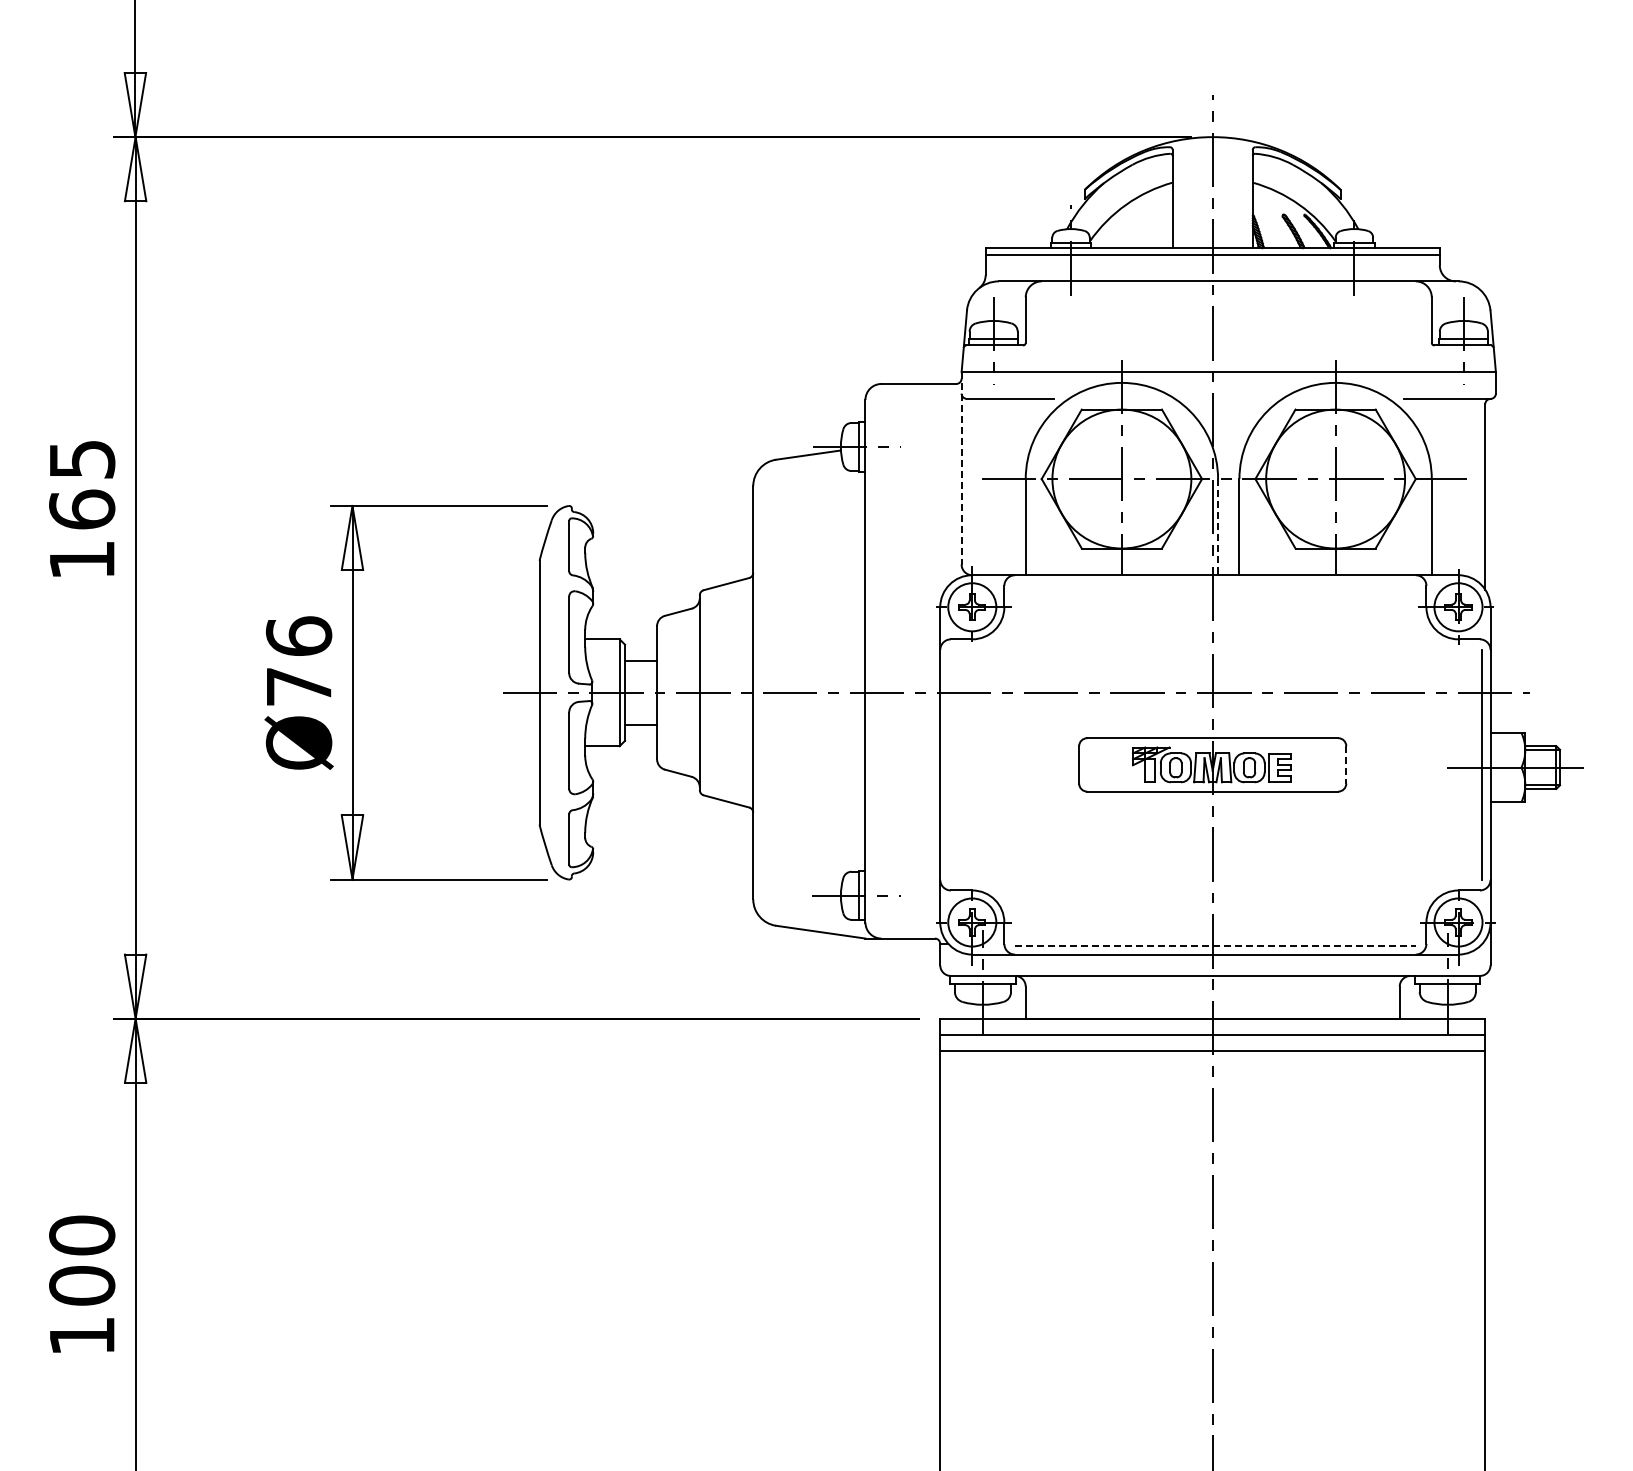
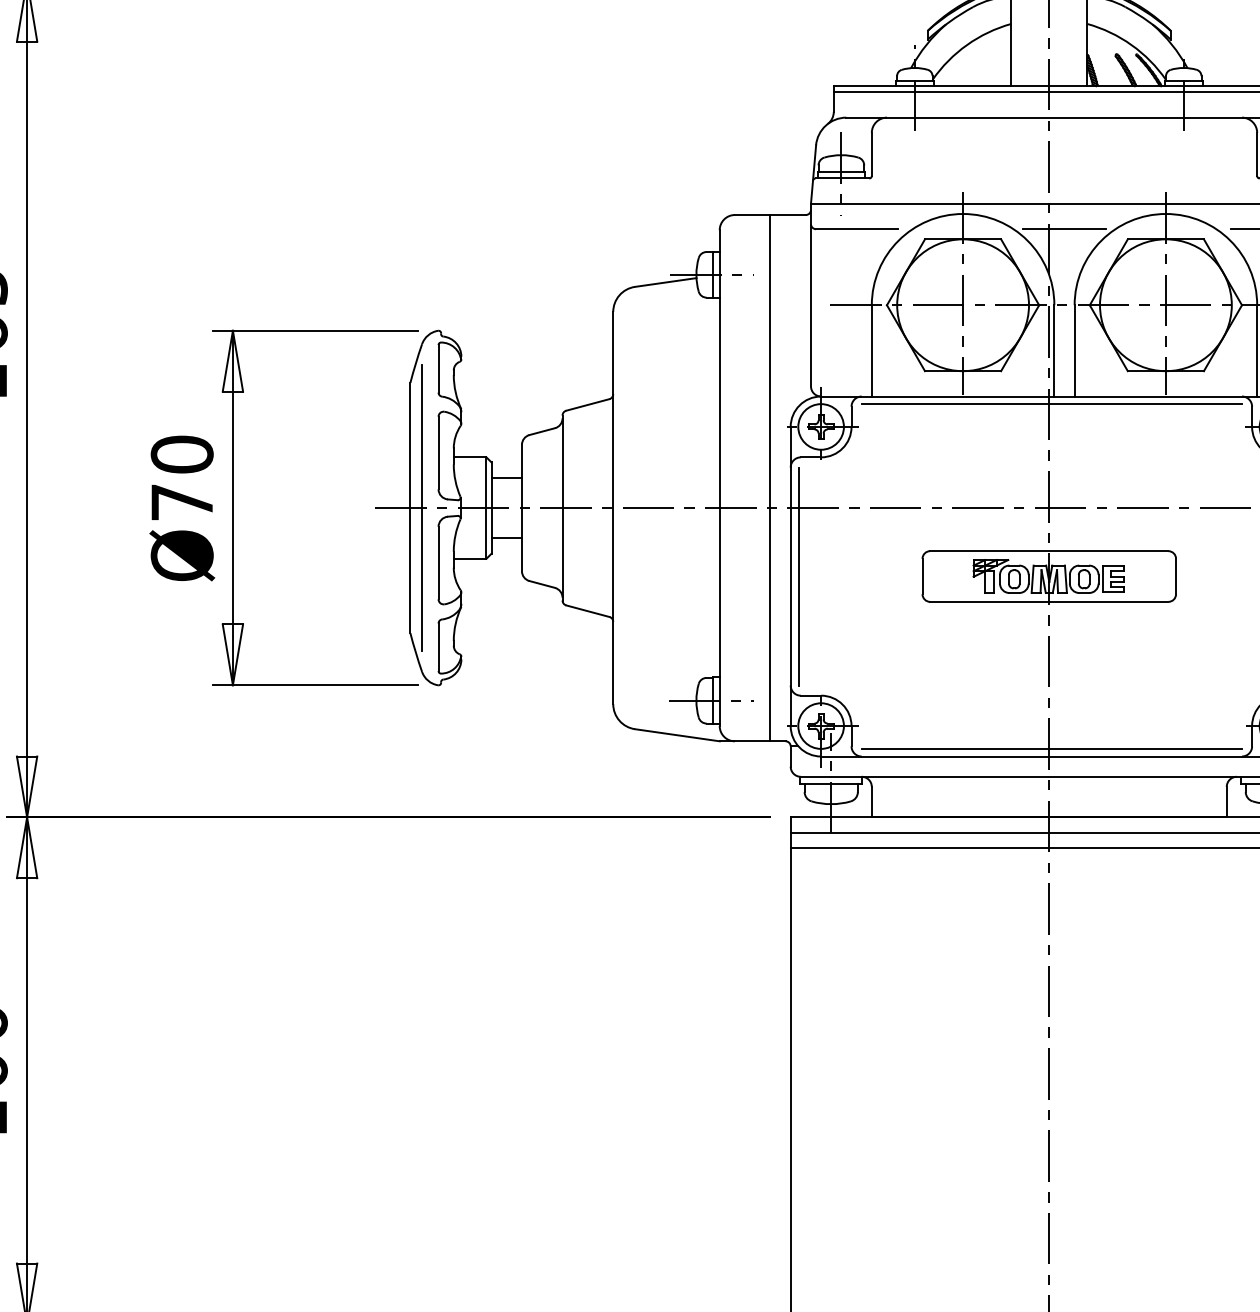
line: (1228, 398) -> (1064, 228), added
line: (961, 468) -> (810, 295), dashed -> solid
line: (1218, 527) -> (1054, 351), dashed -> solid
line: (1215, 583) -> (1051, 404), added
text: (298, 636) -> (181, 454), Ø76 -> Ø70
line: (918, 660) -> (770, 477), added
line: (551, 692) -> (421, 507), added
line: (948, 764) -> (798, 576), added
line: (1346, 764) -> (1176, 576), dashed -> solid
line: (1215, 946) -> (1051, 748), dashed -> solid

